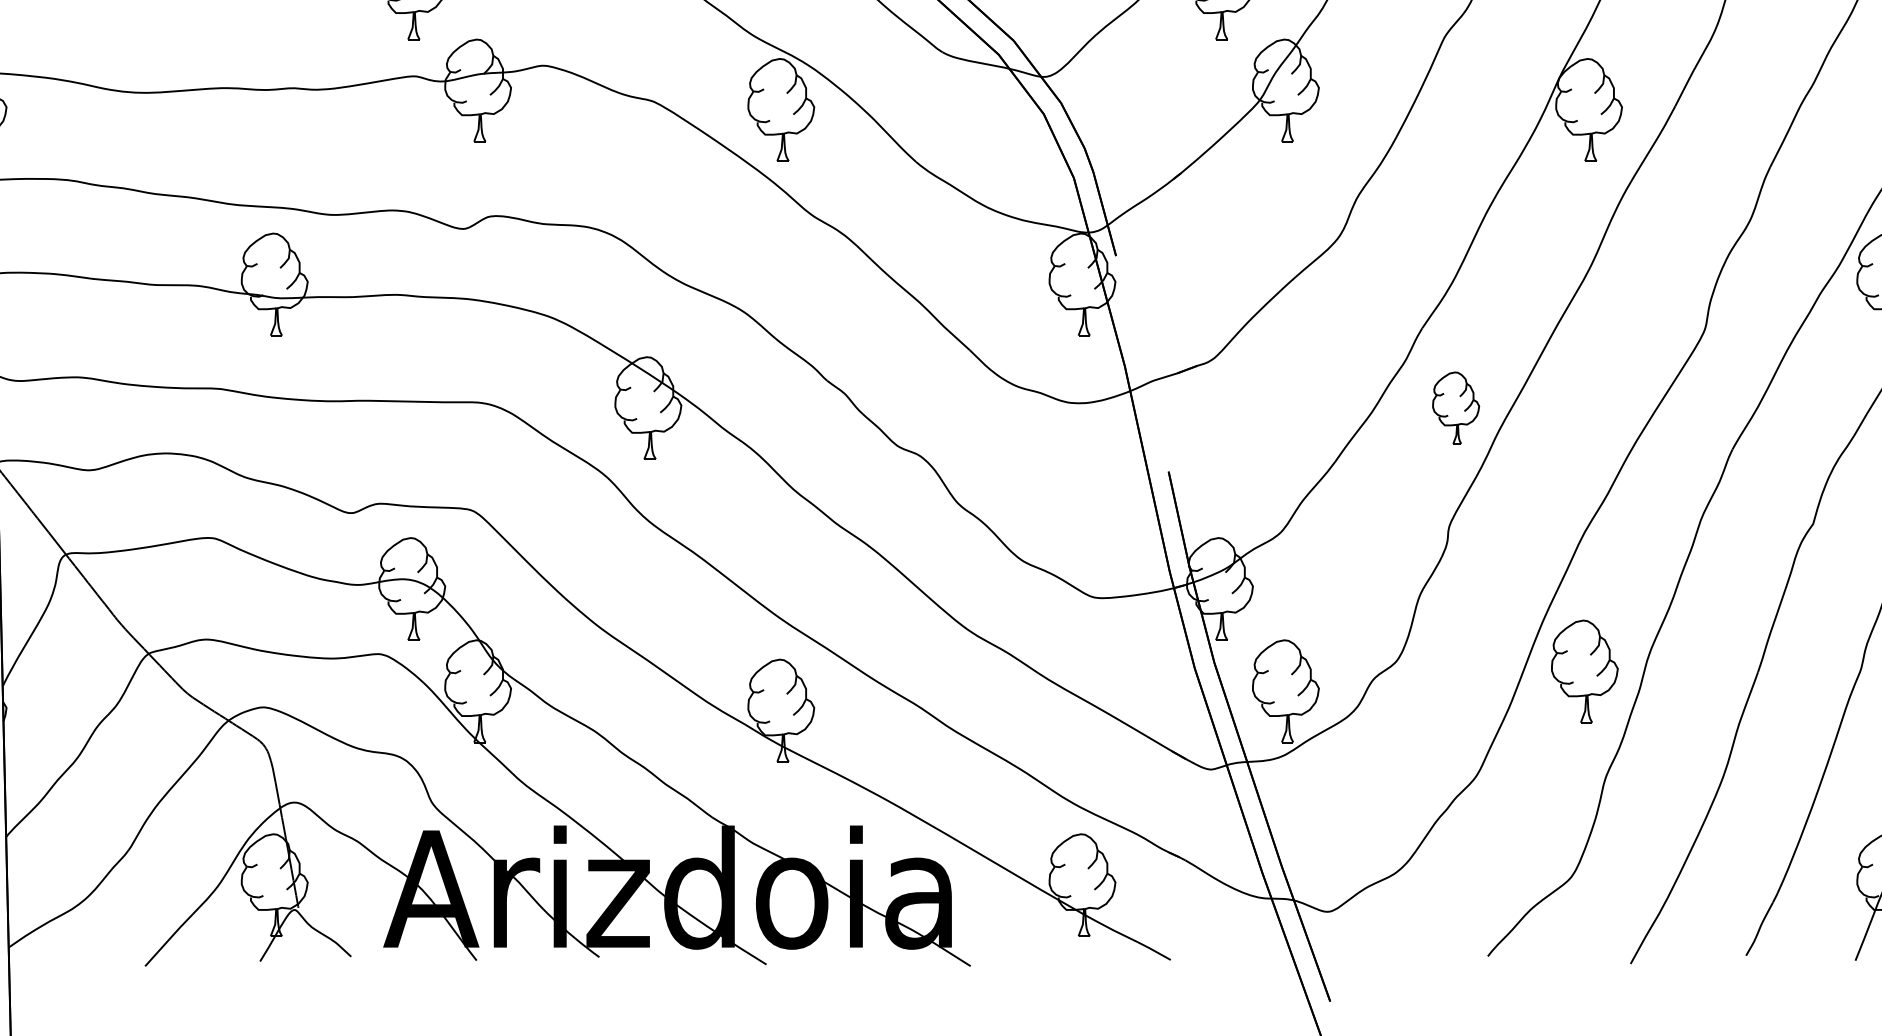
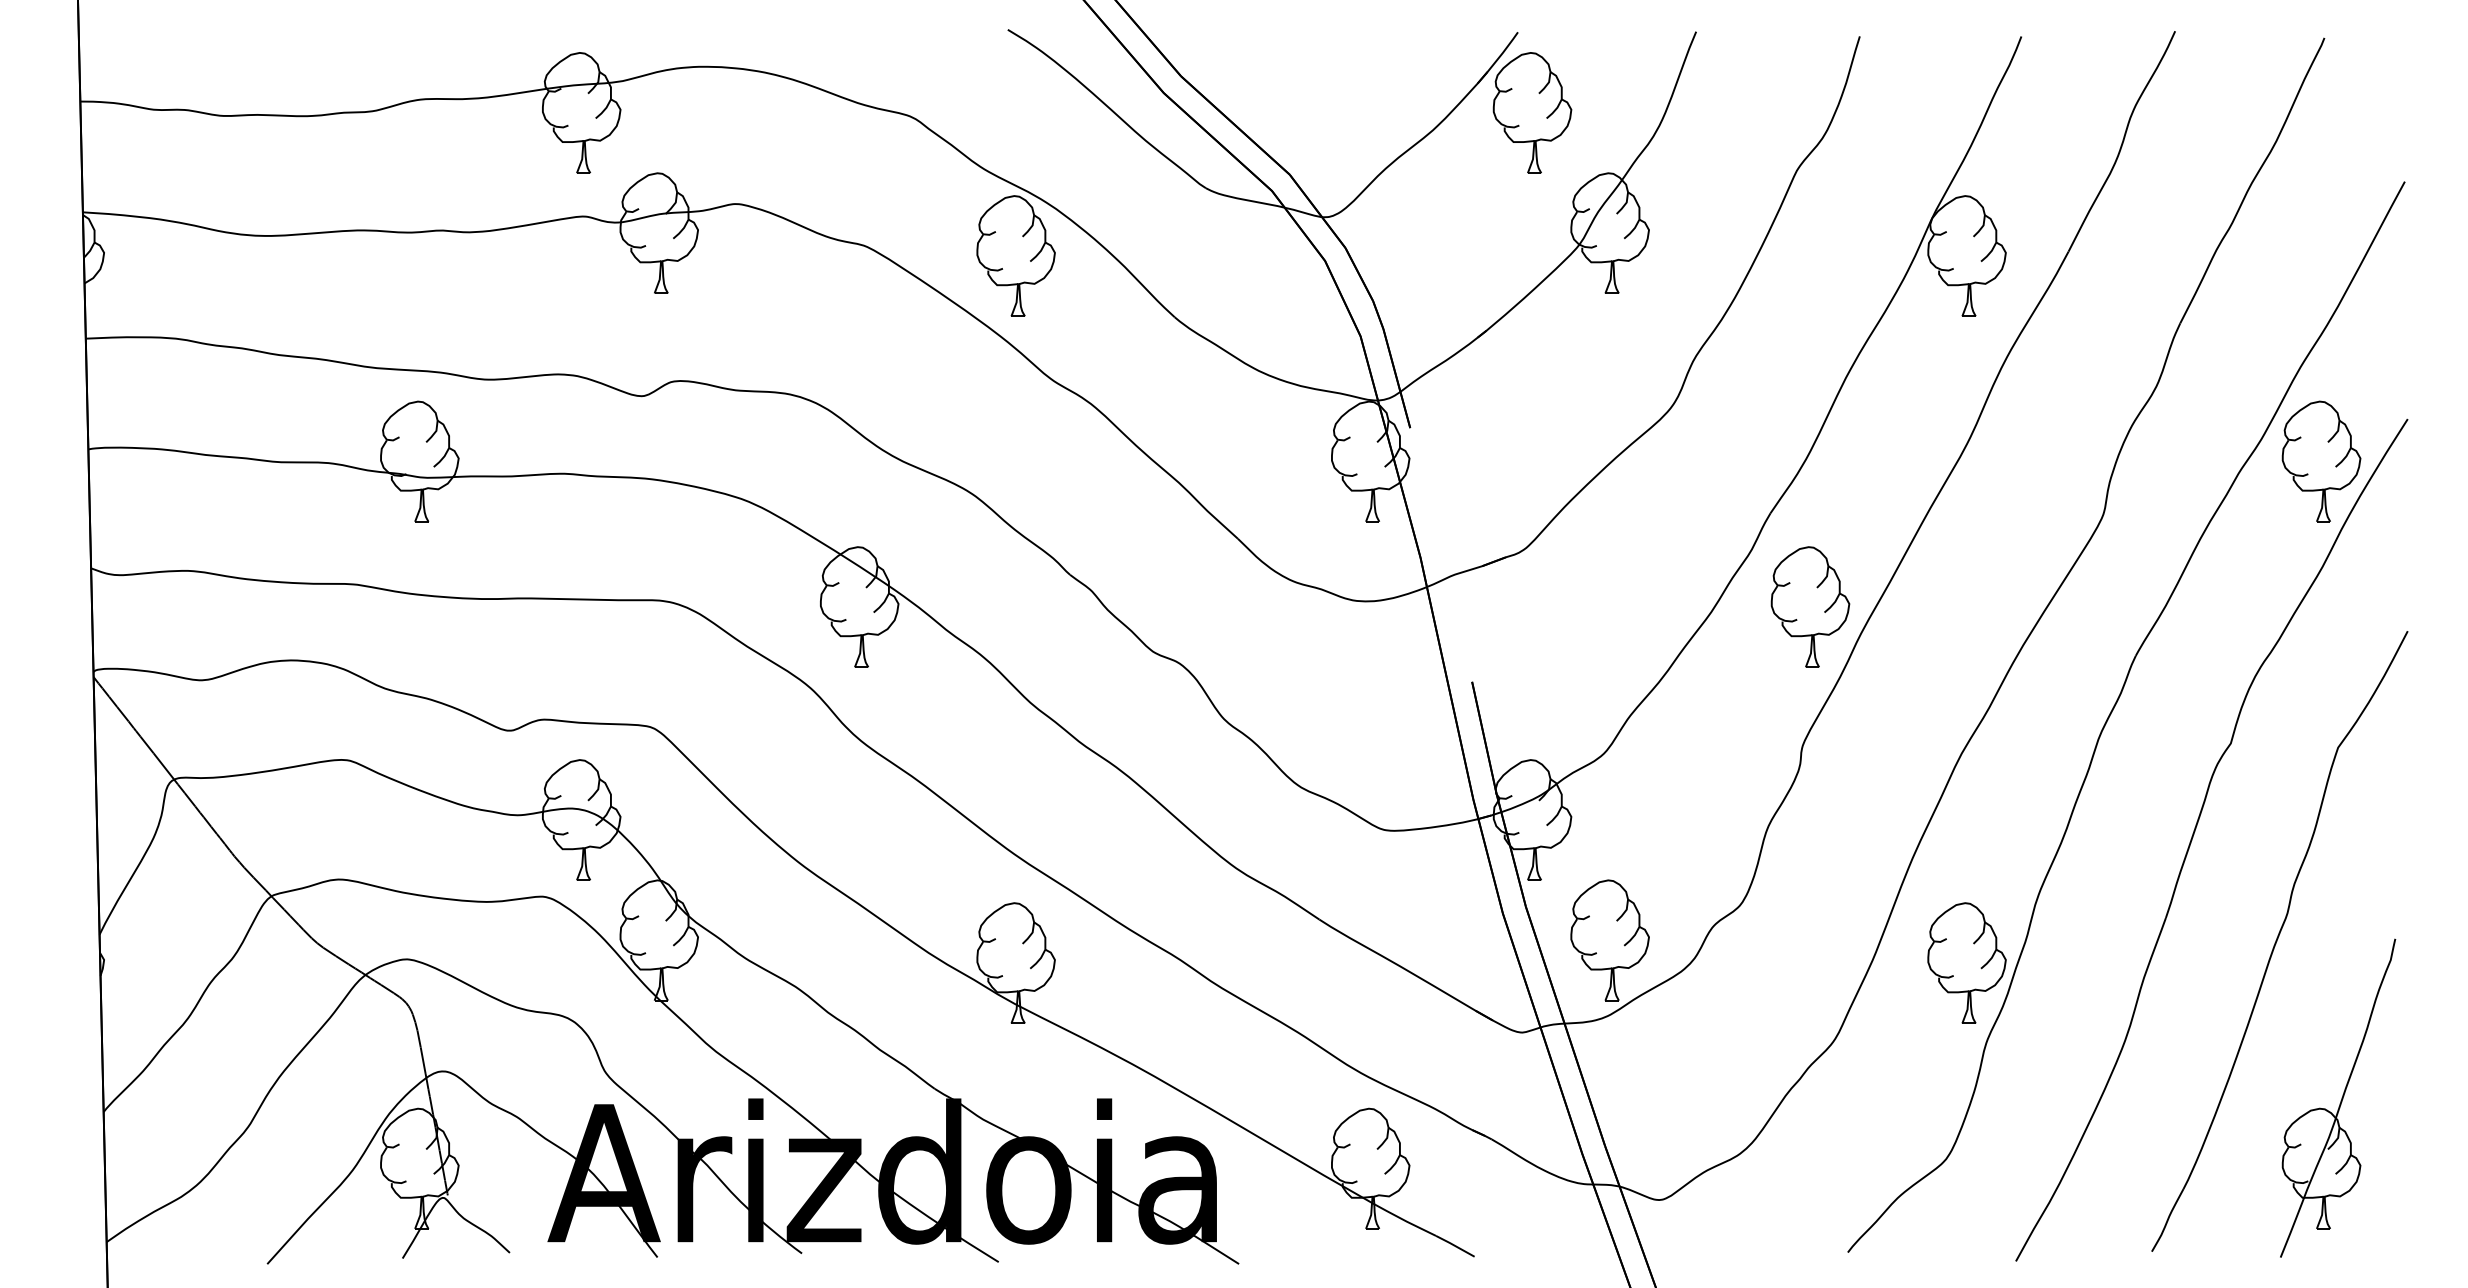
part: (1456, 407) -> (1810, 606), size x1.43
part: (1584, 670) -> (1966, 962), moved

